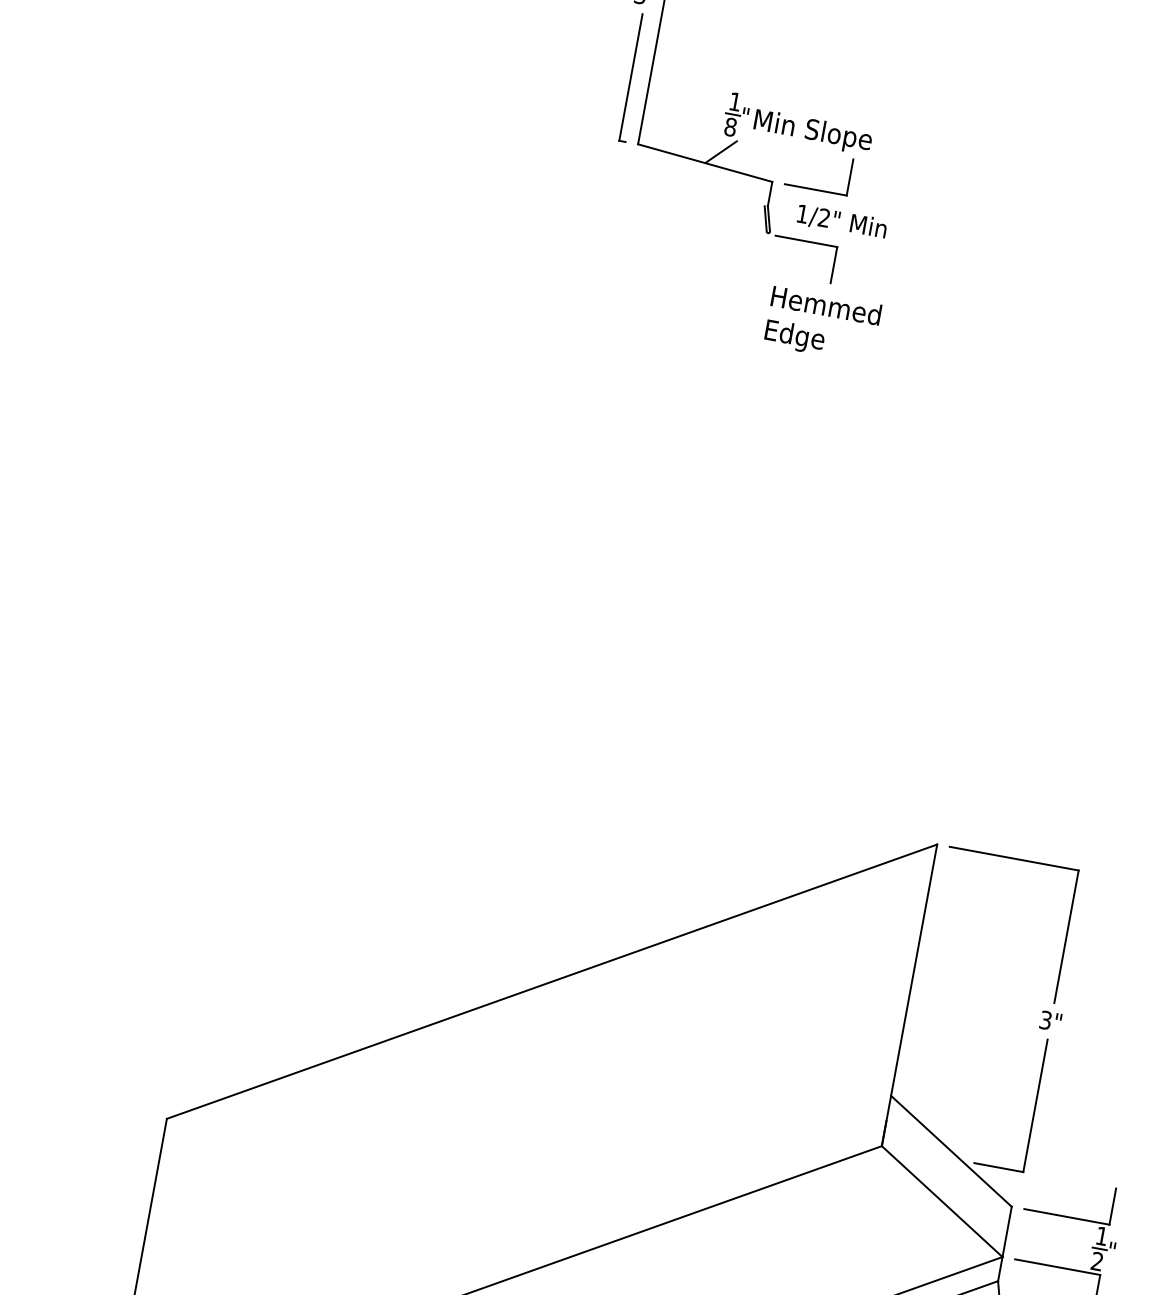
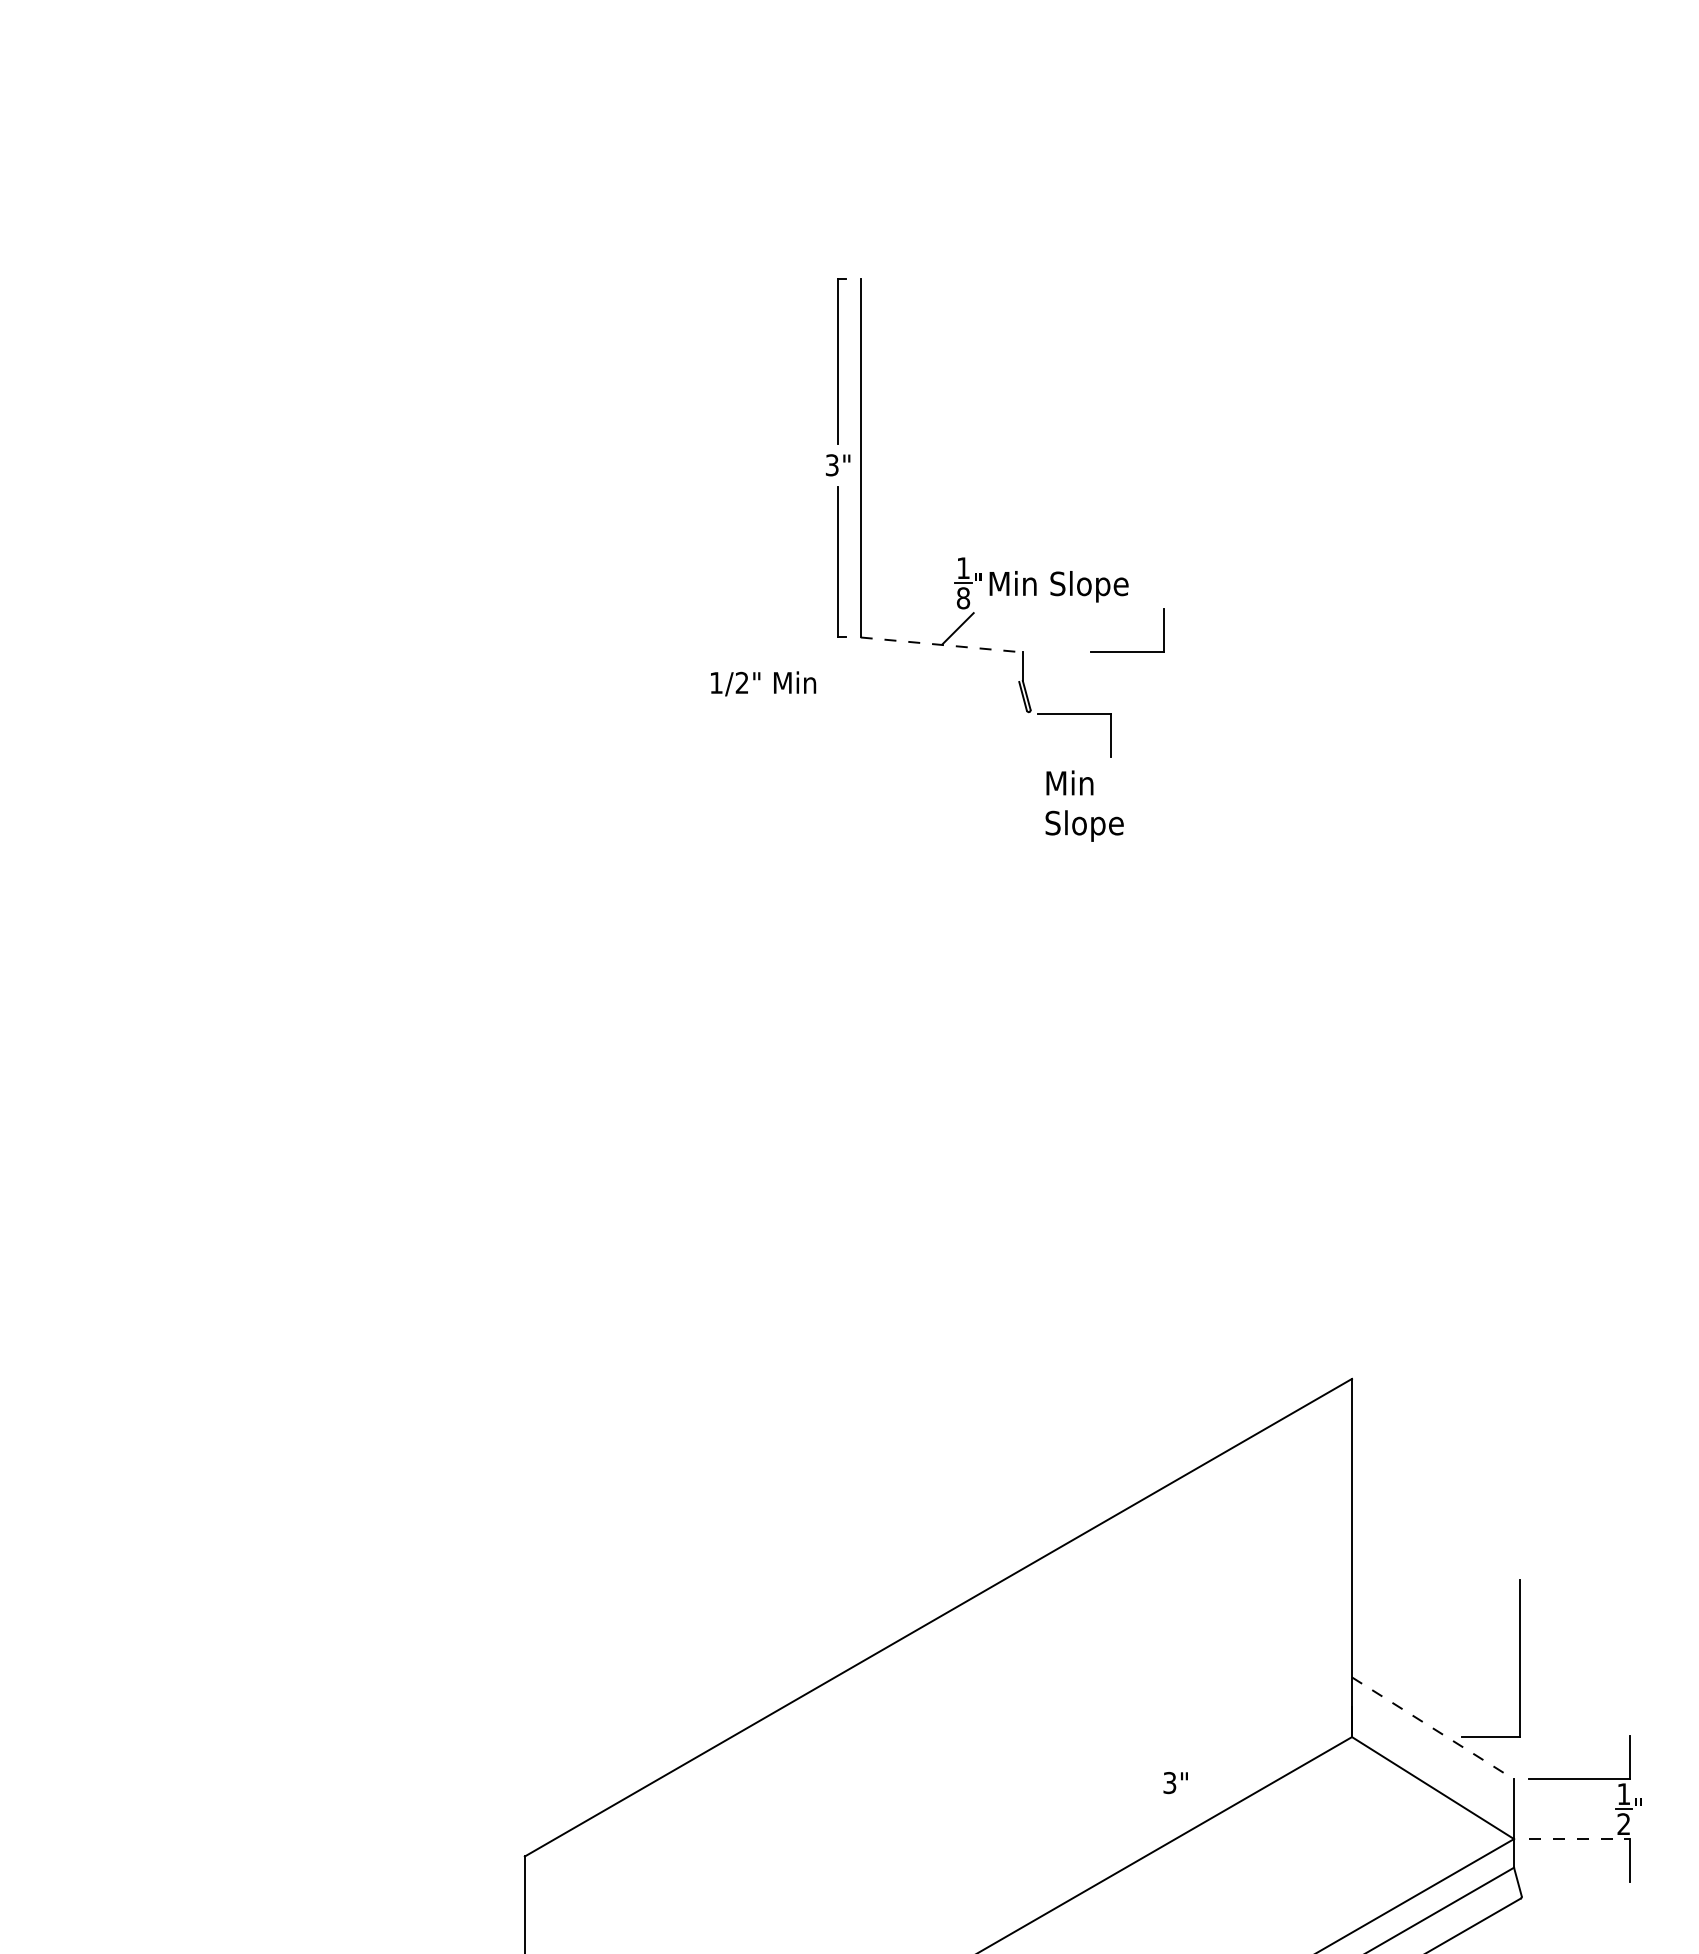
line: (705, 162) -> (942, 644), solid -> dashed
part: (815, 189) -> (1127, 651), moved
text: (842, 221) -> (763, 683), moved
text: (822, 324) -> (1110, 805), Hemmed Edge -> Min Slope
part: (1066, 936) -> (1519, 1457), removed
text: (1050, 1021) -> (1175, 1783), moved
line: (951, 1151) -> (1433, 1728), solid -> dashed
line: (1057, 1267) -> (1579, 1839), solid -> dashed

